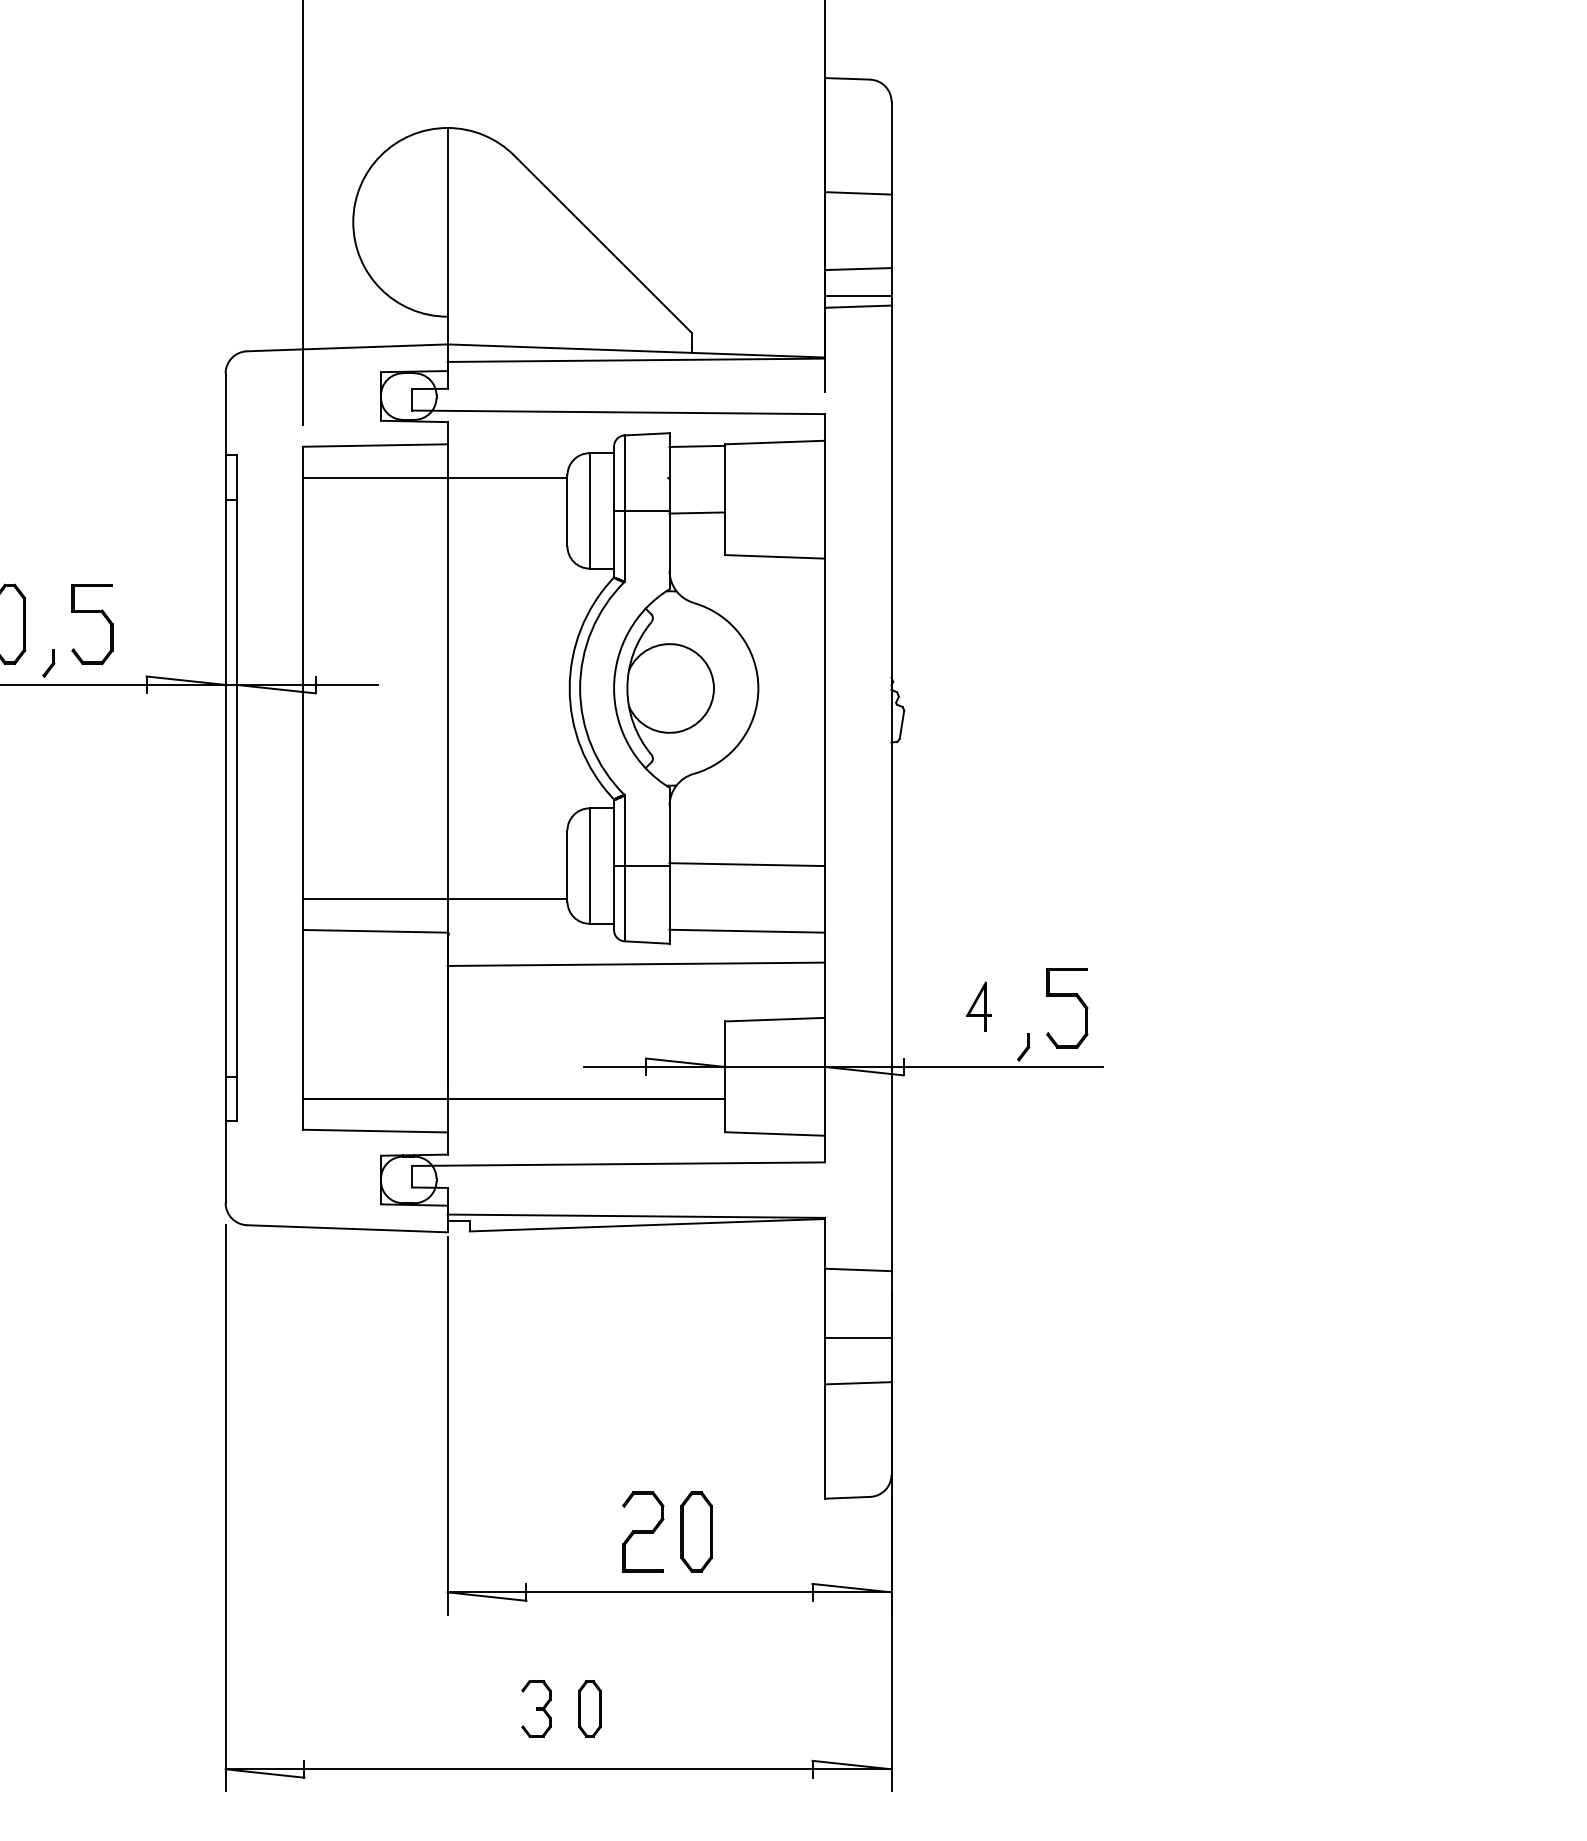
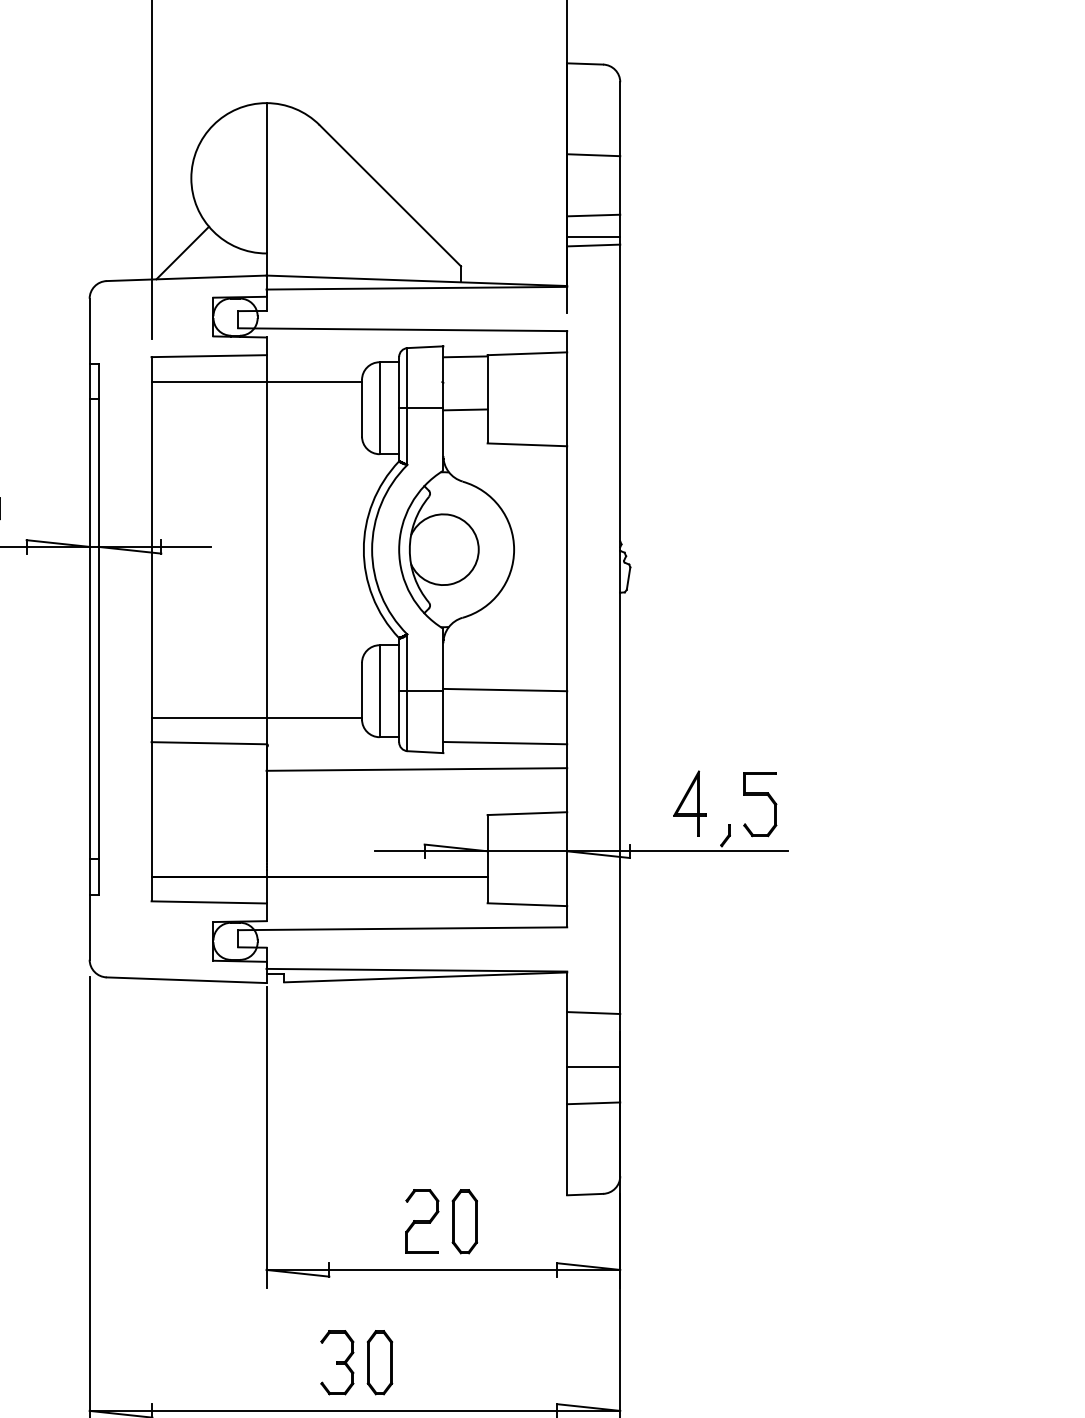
line: (342, 316) -> (182, 253), added
part: (978, 1006) -> (689, 803), size x1.67
part: (536, 1708) -> (337, 1362), size x1.43
part: (589, 1708) -> (379, 1362), size x1.43

